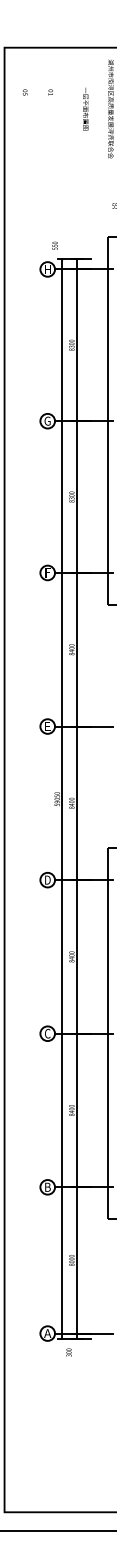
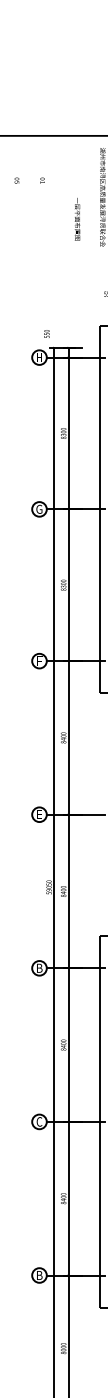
text: (85, 108) -> (77, 218), moved
text: (48, 879) -> (40, 967), D -> B

